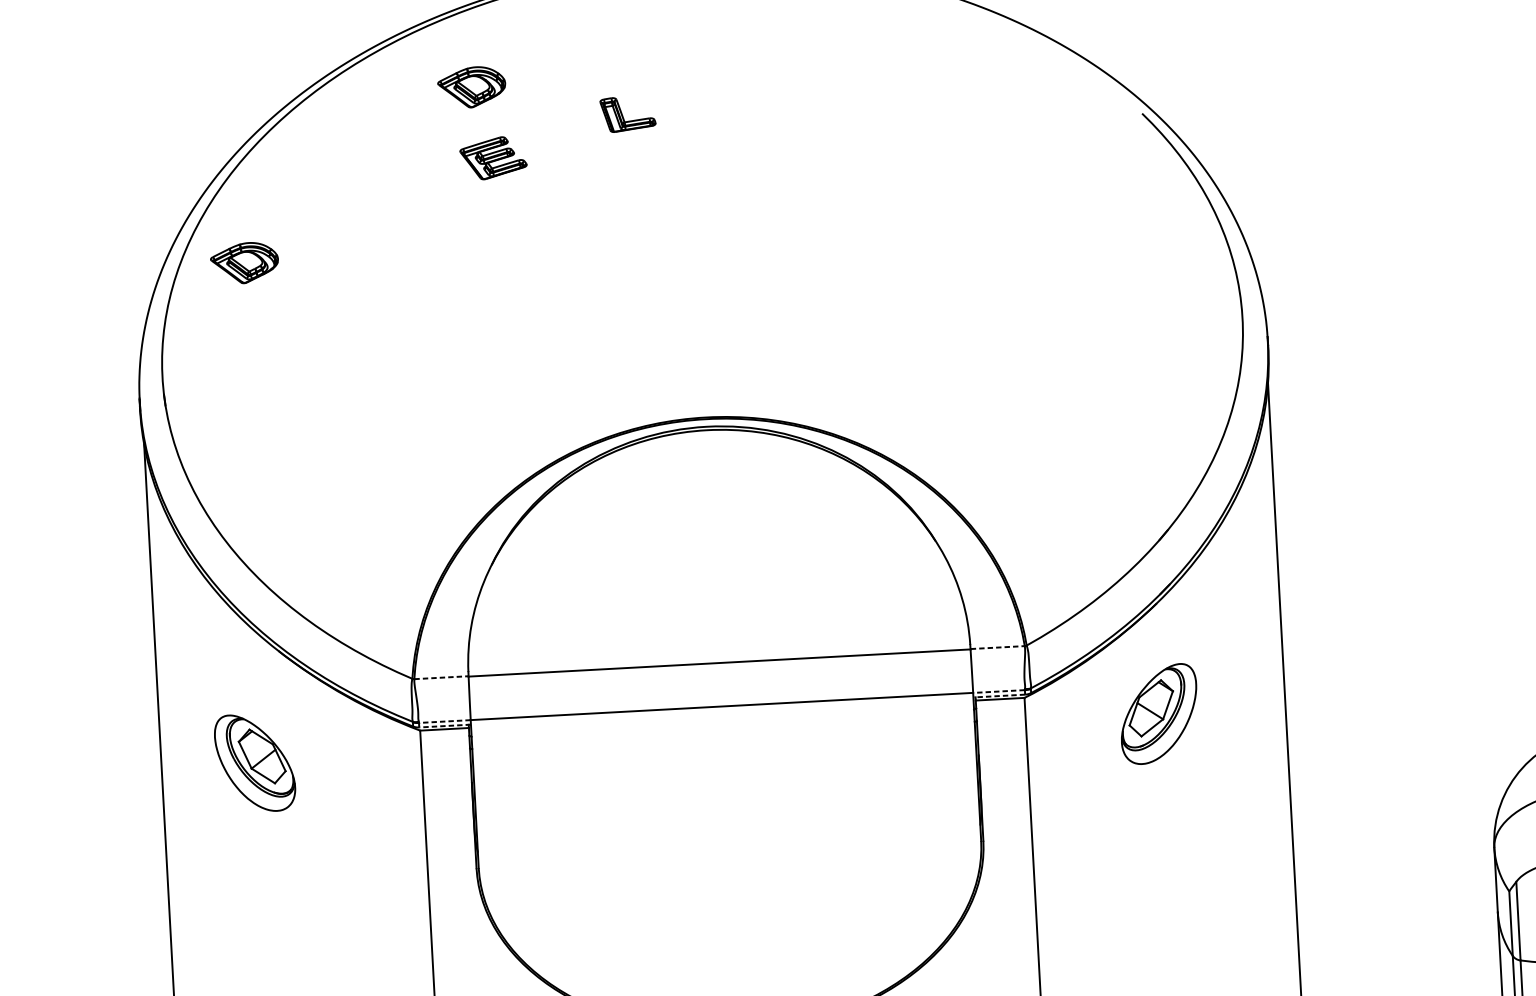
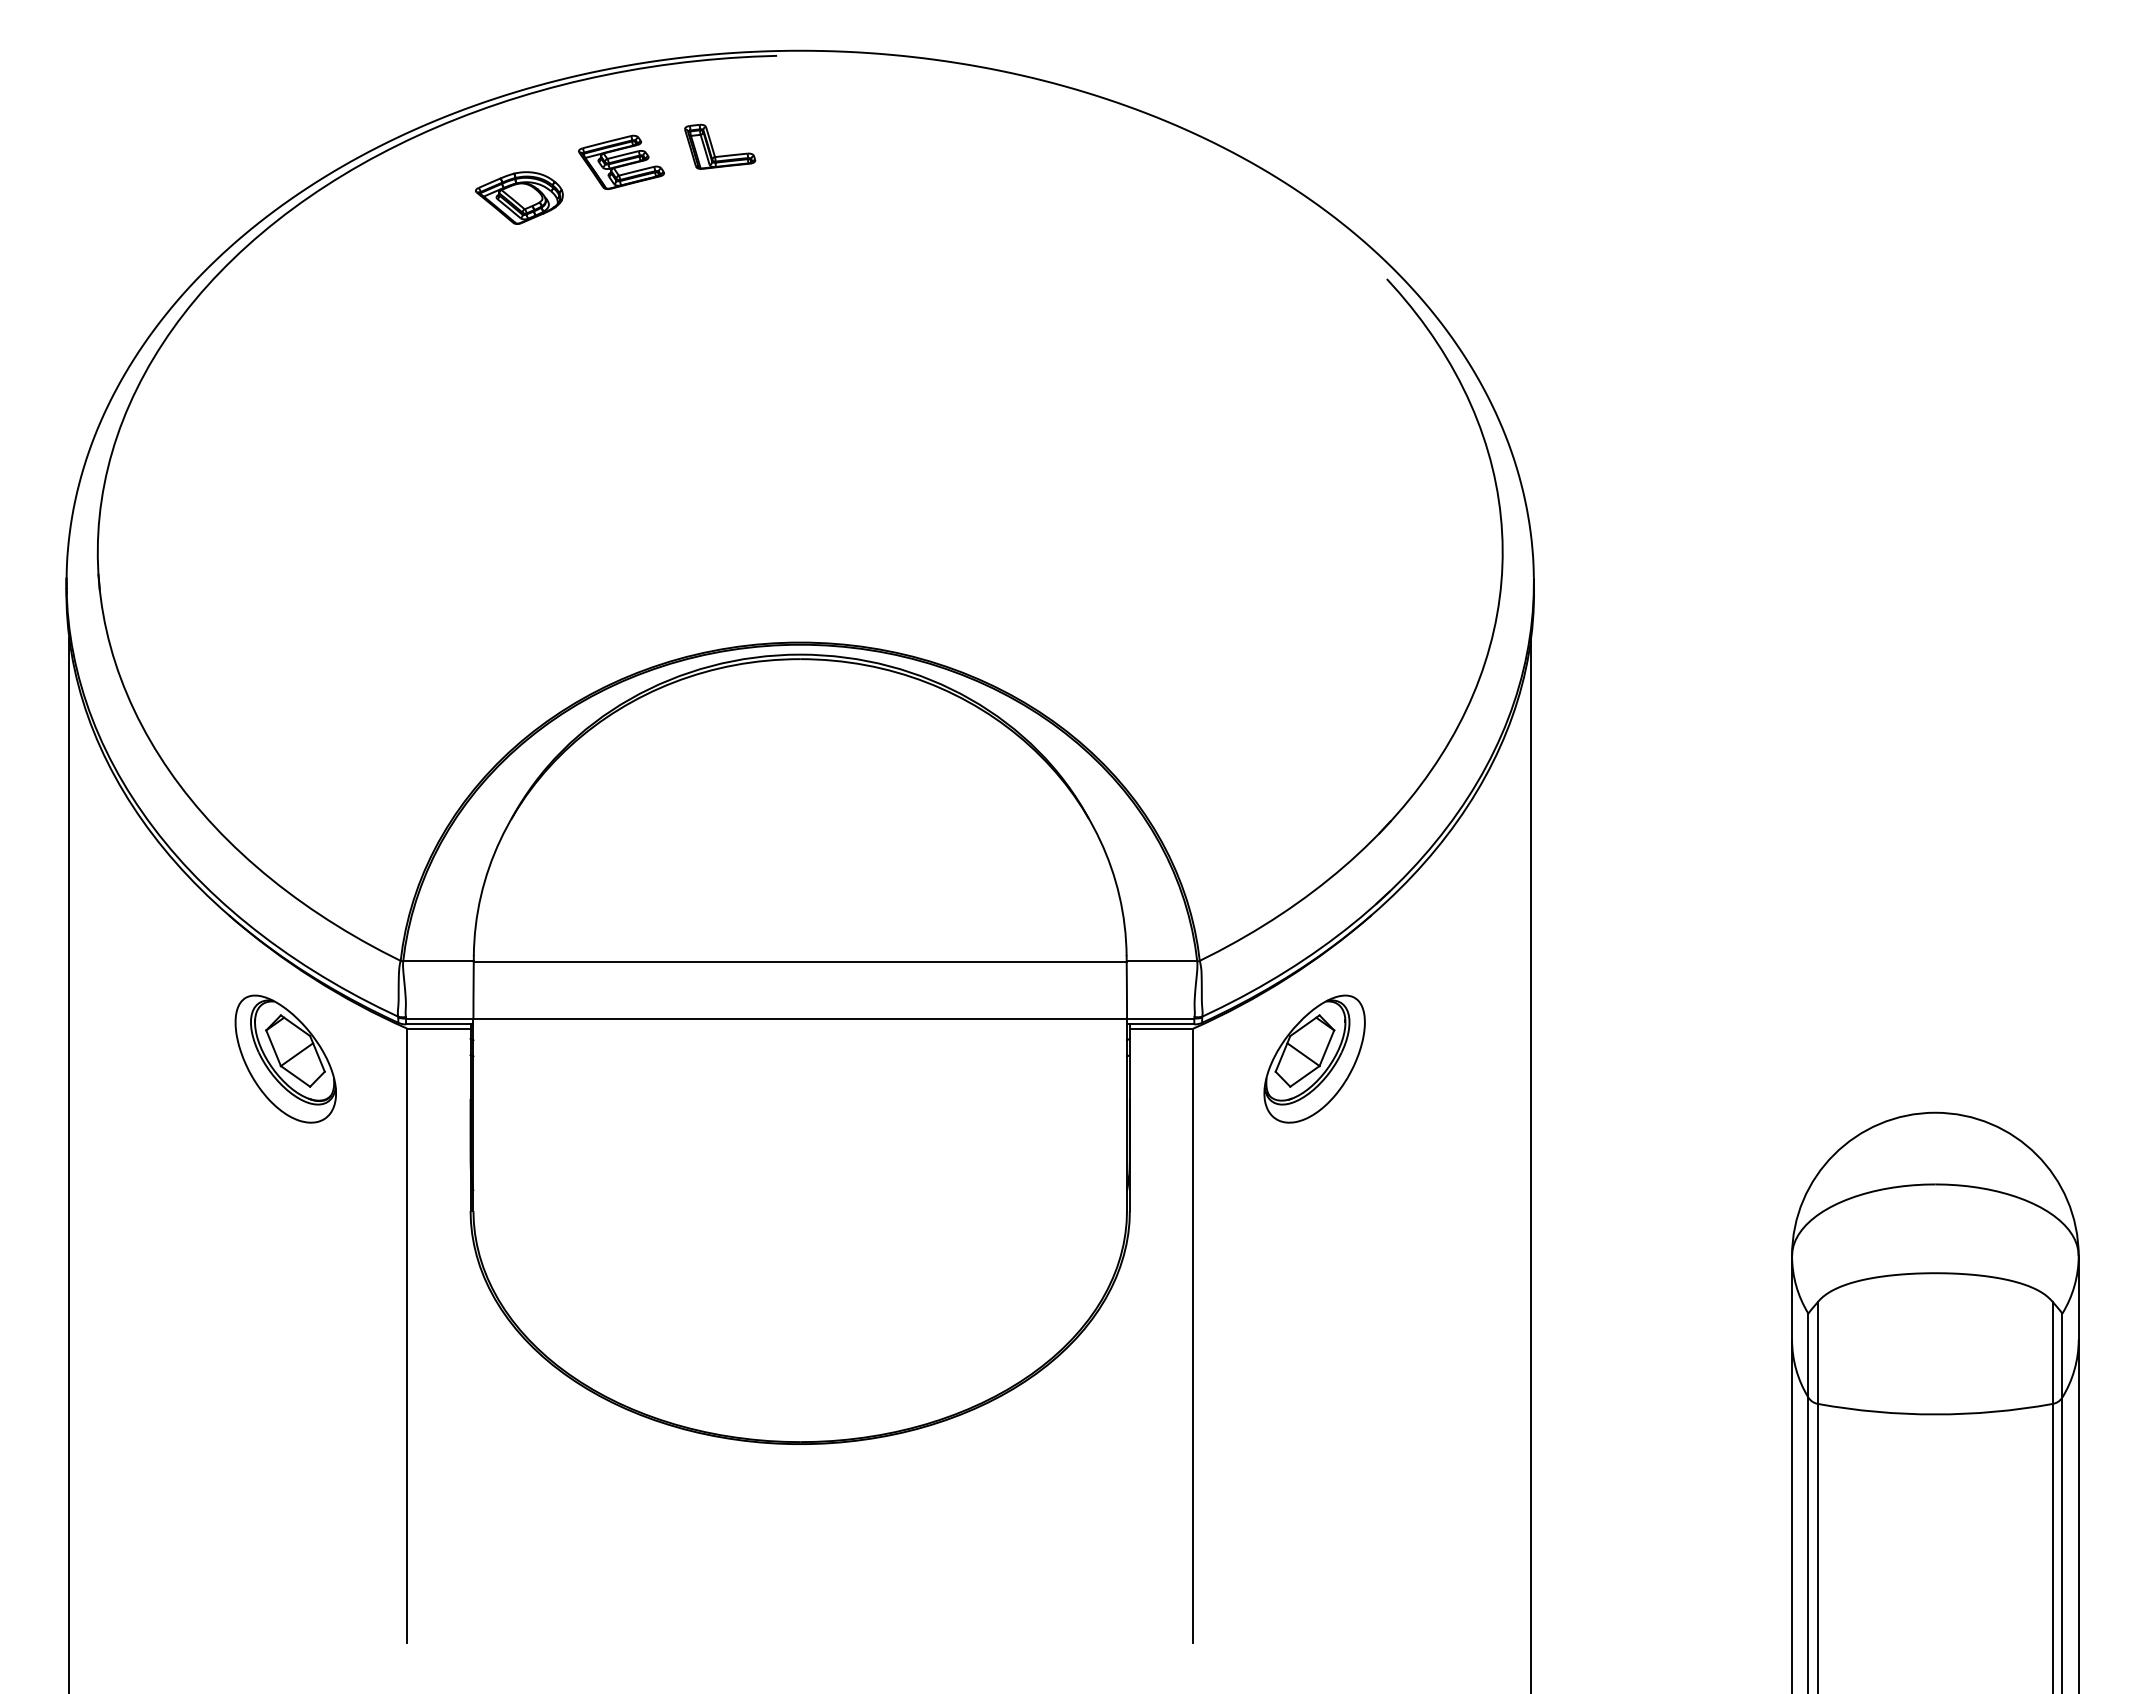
part: (623, 115) -> (713, 147), moved
part: (493, 158) -> (621, 162), moved
part: (244, 262) -> (212, 409), removed
line: (998, 647) -> (1162, 961), dashed -> solid
line: (441, 677) -> (438, 961), dashed -> solid
line: (998, 691) -> (1160, 1018), dashed -> solid
line: (999, 696) -> (1160, 1024), dashed -> solid
part: (1158, 713) -> (1314, 1058), moved
line: (444, 721) -> (439, 1018), dashed -> solid
line: (444, 726) -> (439, 1024), dashed -> solid
part: (254, 762) -> (285, 1058), moved

